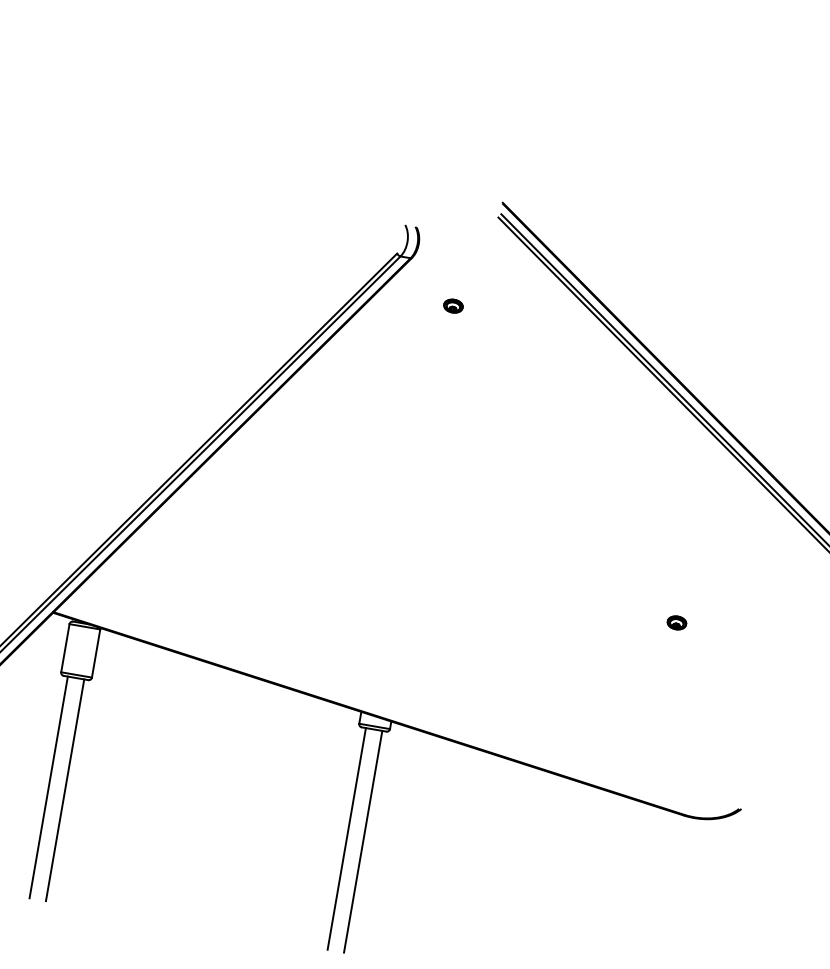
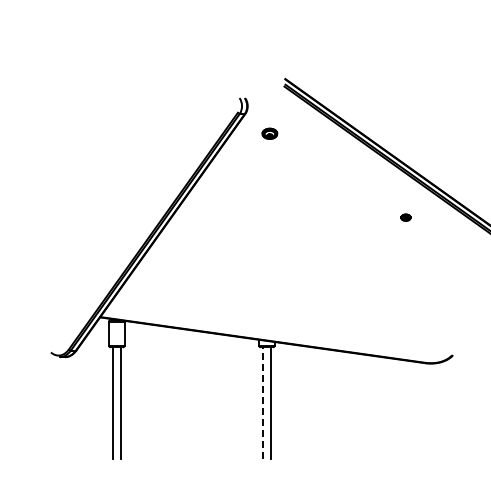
part: (452, 305) -> (269, 133), size x1.6
part: (676, 622) -> (405, 217), moved
line: (346, 839) -> (262, 403), solid -> dashed

